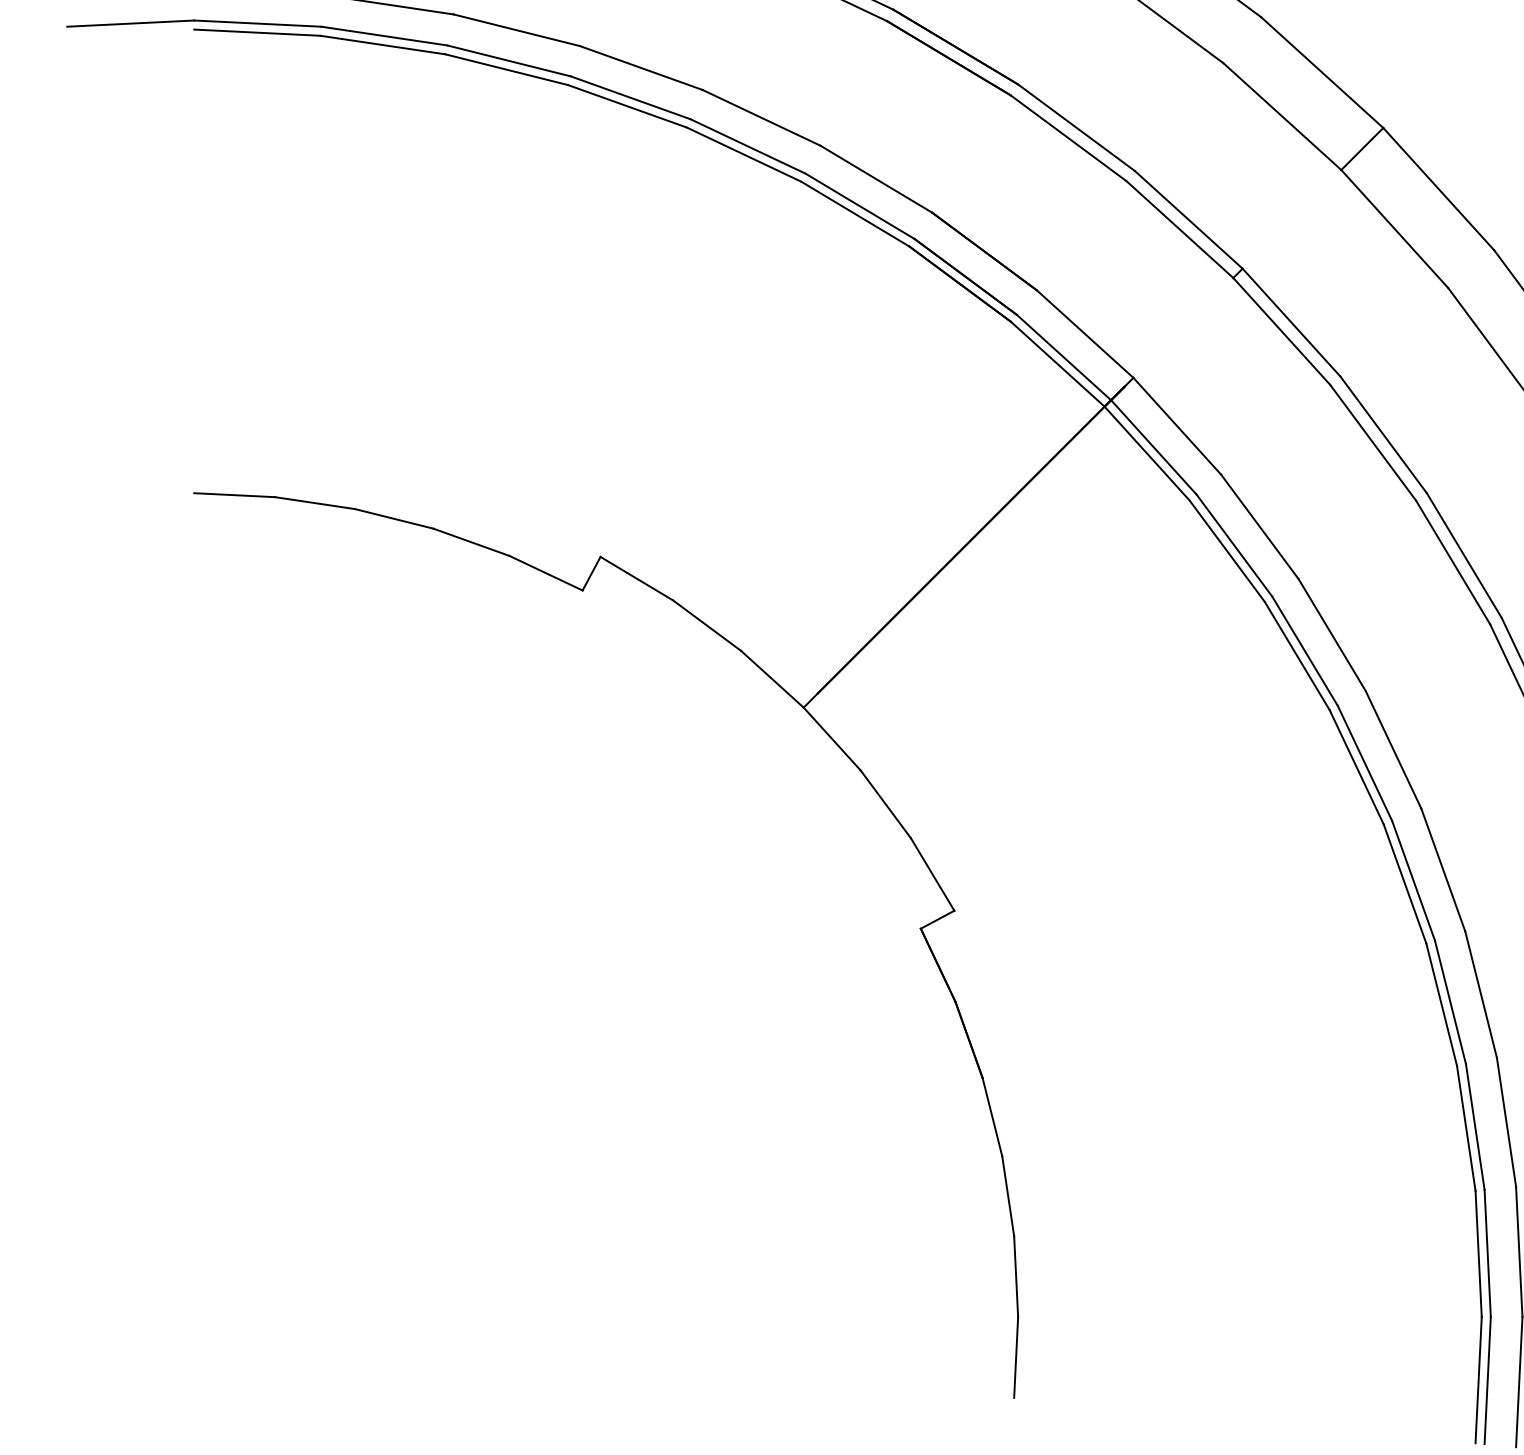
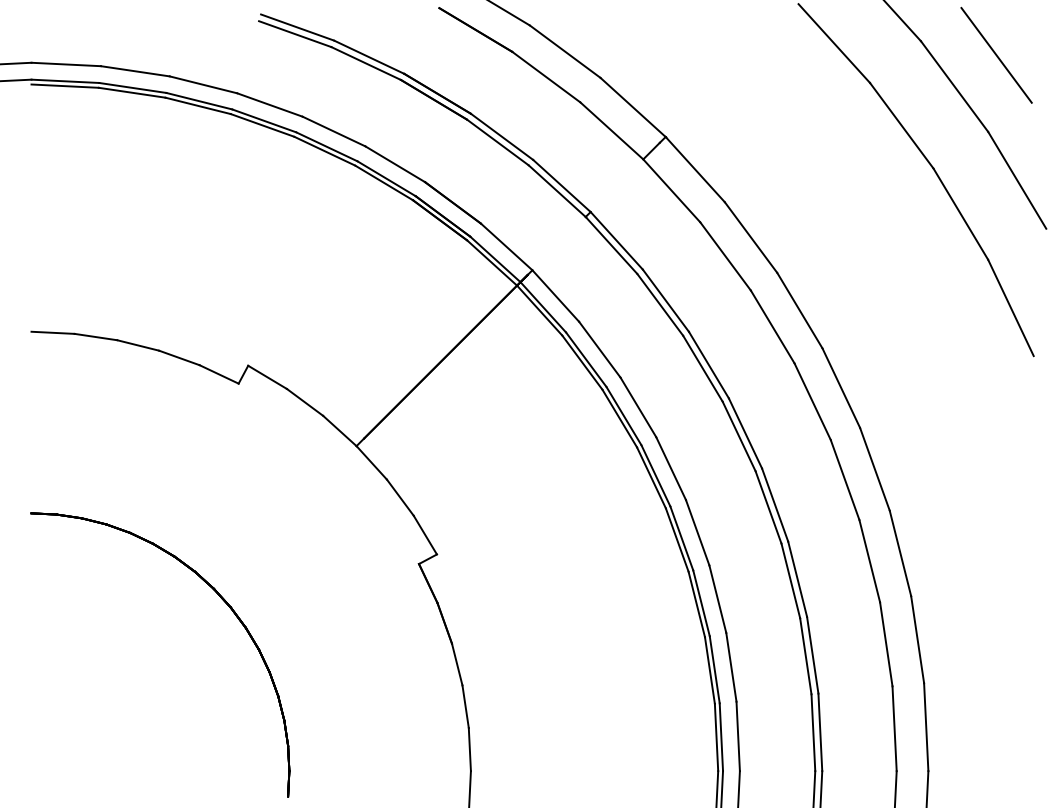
part: (550, 995) -> (221, 599), added

